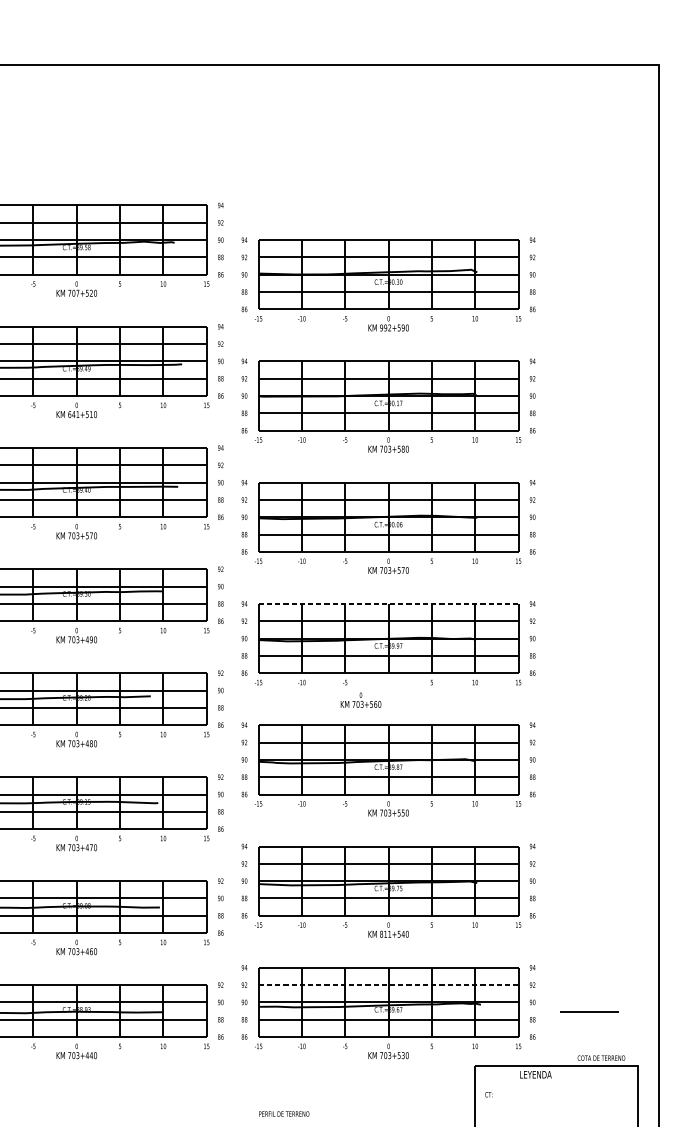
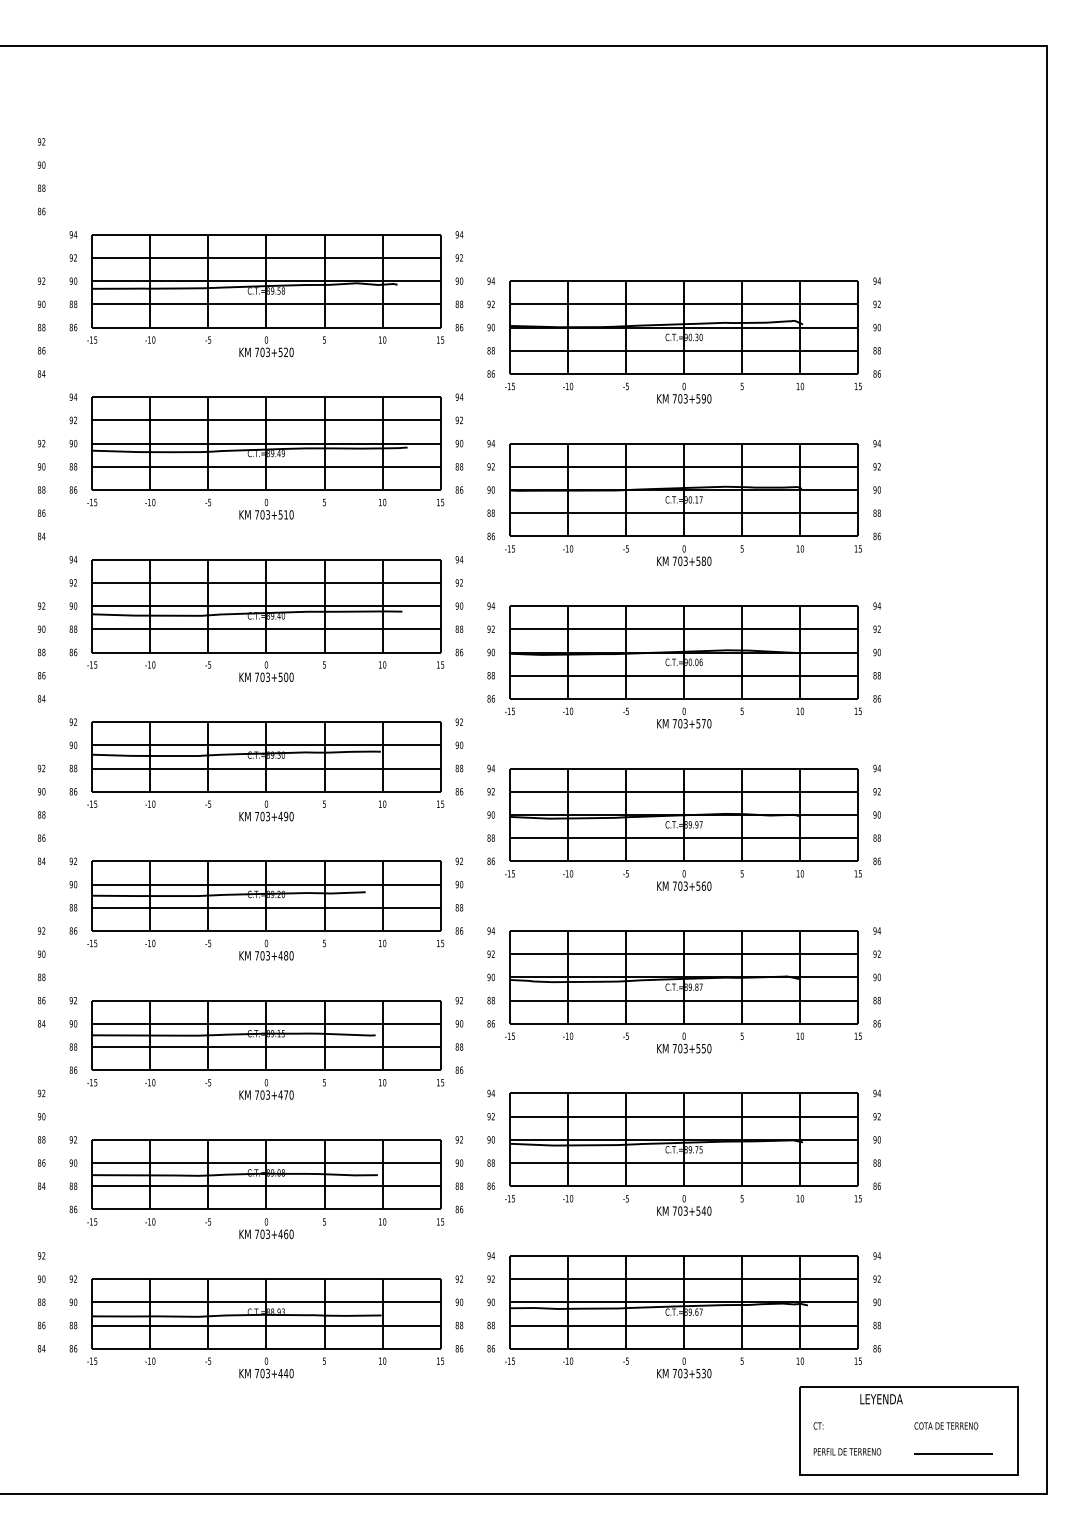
text: (77, 293) -> (267, 352), 707+520 -> 703+520
text: (385, 327) -> (679, 398), 992+590 -> 703+590
text: (73, 414) -> (262, 514), 641+510 -> 703+510
text: (91, 535) -> (286, 676), 703+570 -> 703+500
line: (388, 603) -> (684, 768), dashed -> solid
text: (361, 700) -> (684, 880), moved
text: (385, 933) -> (679, 1210), 811+540 -> 703+540
line: (388, 985) -> (684, 1279), dashed -> solid
line: (589, 1011) -> (953, 1453), moved
text: (601, 1057) -> (946, 1425), moved
text: (284, 1113) -> (847, 1451), moved

